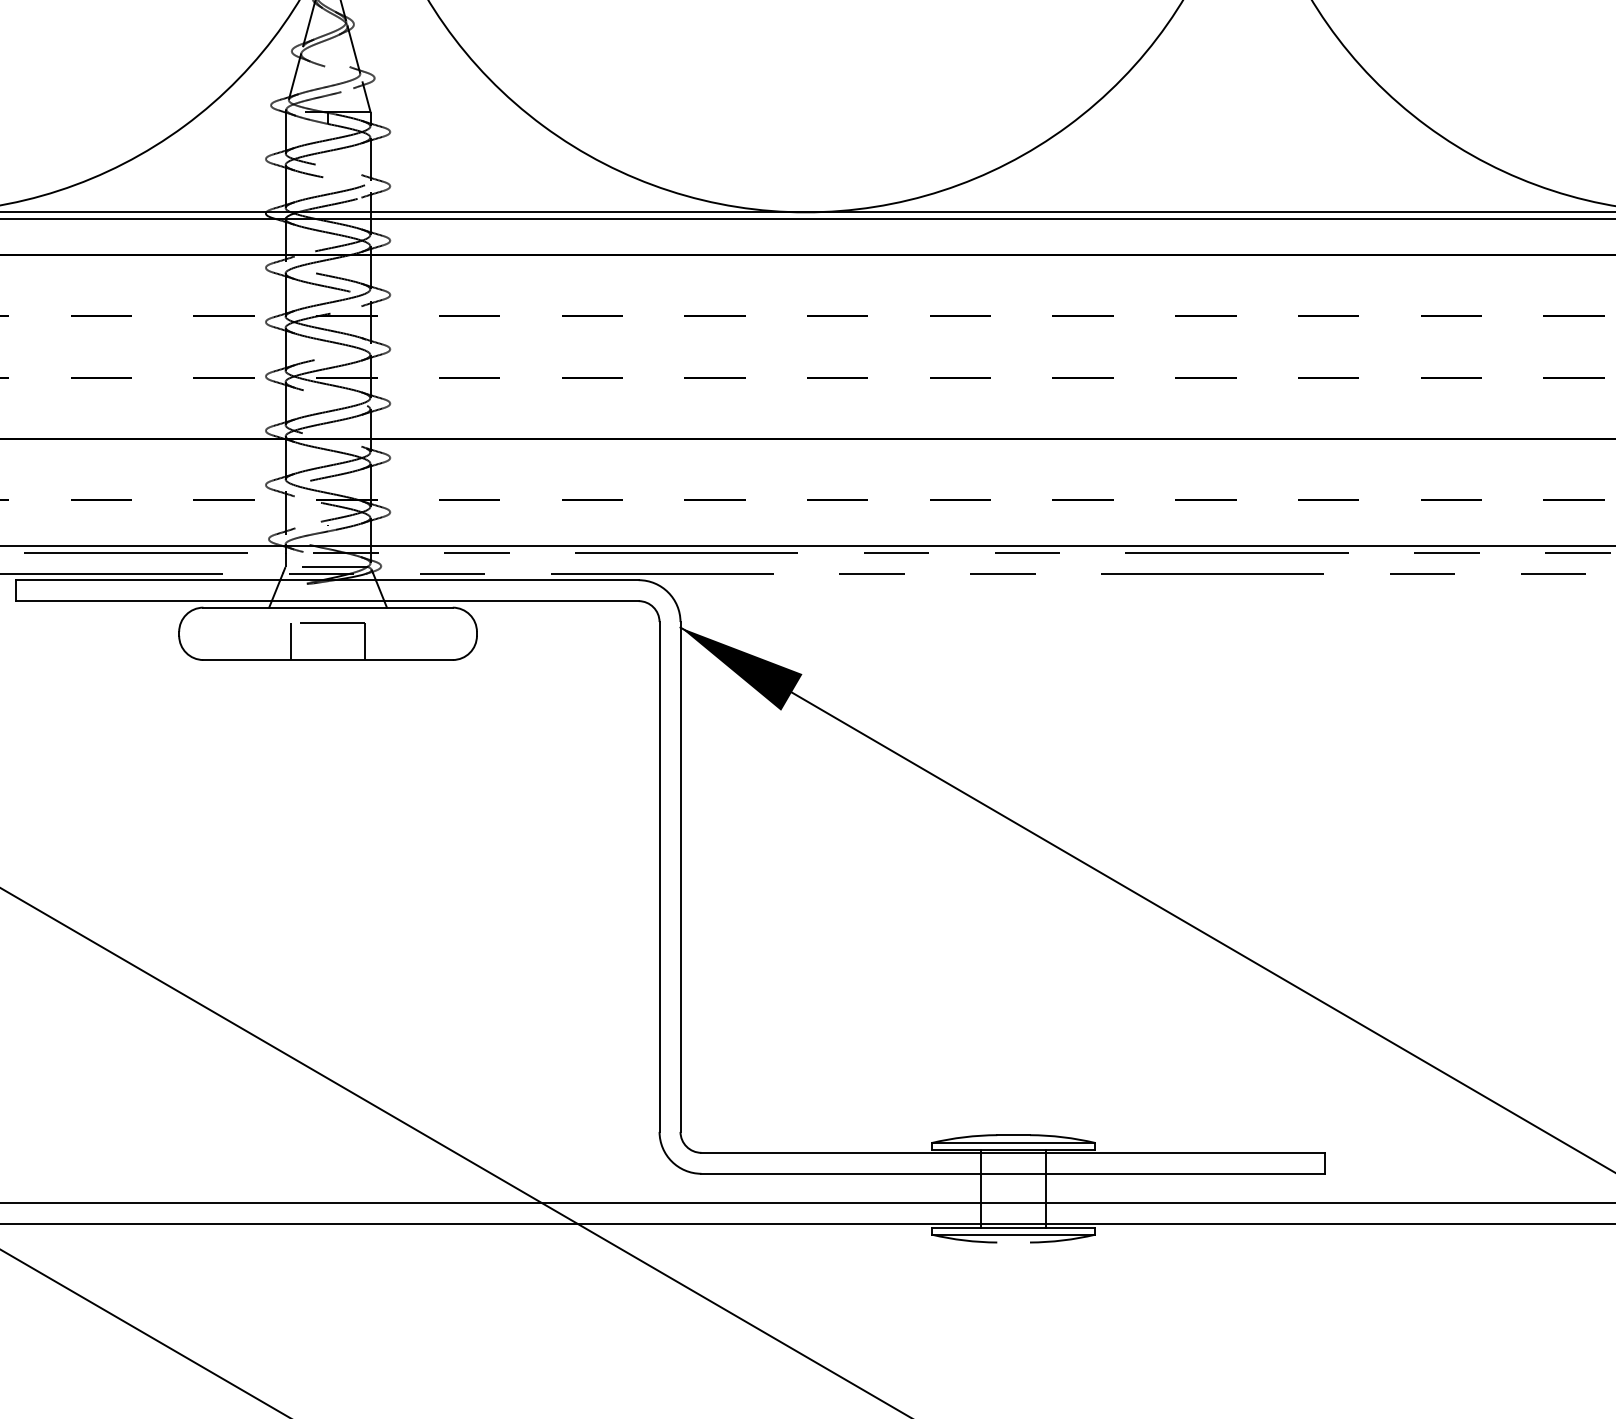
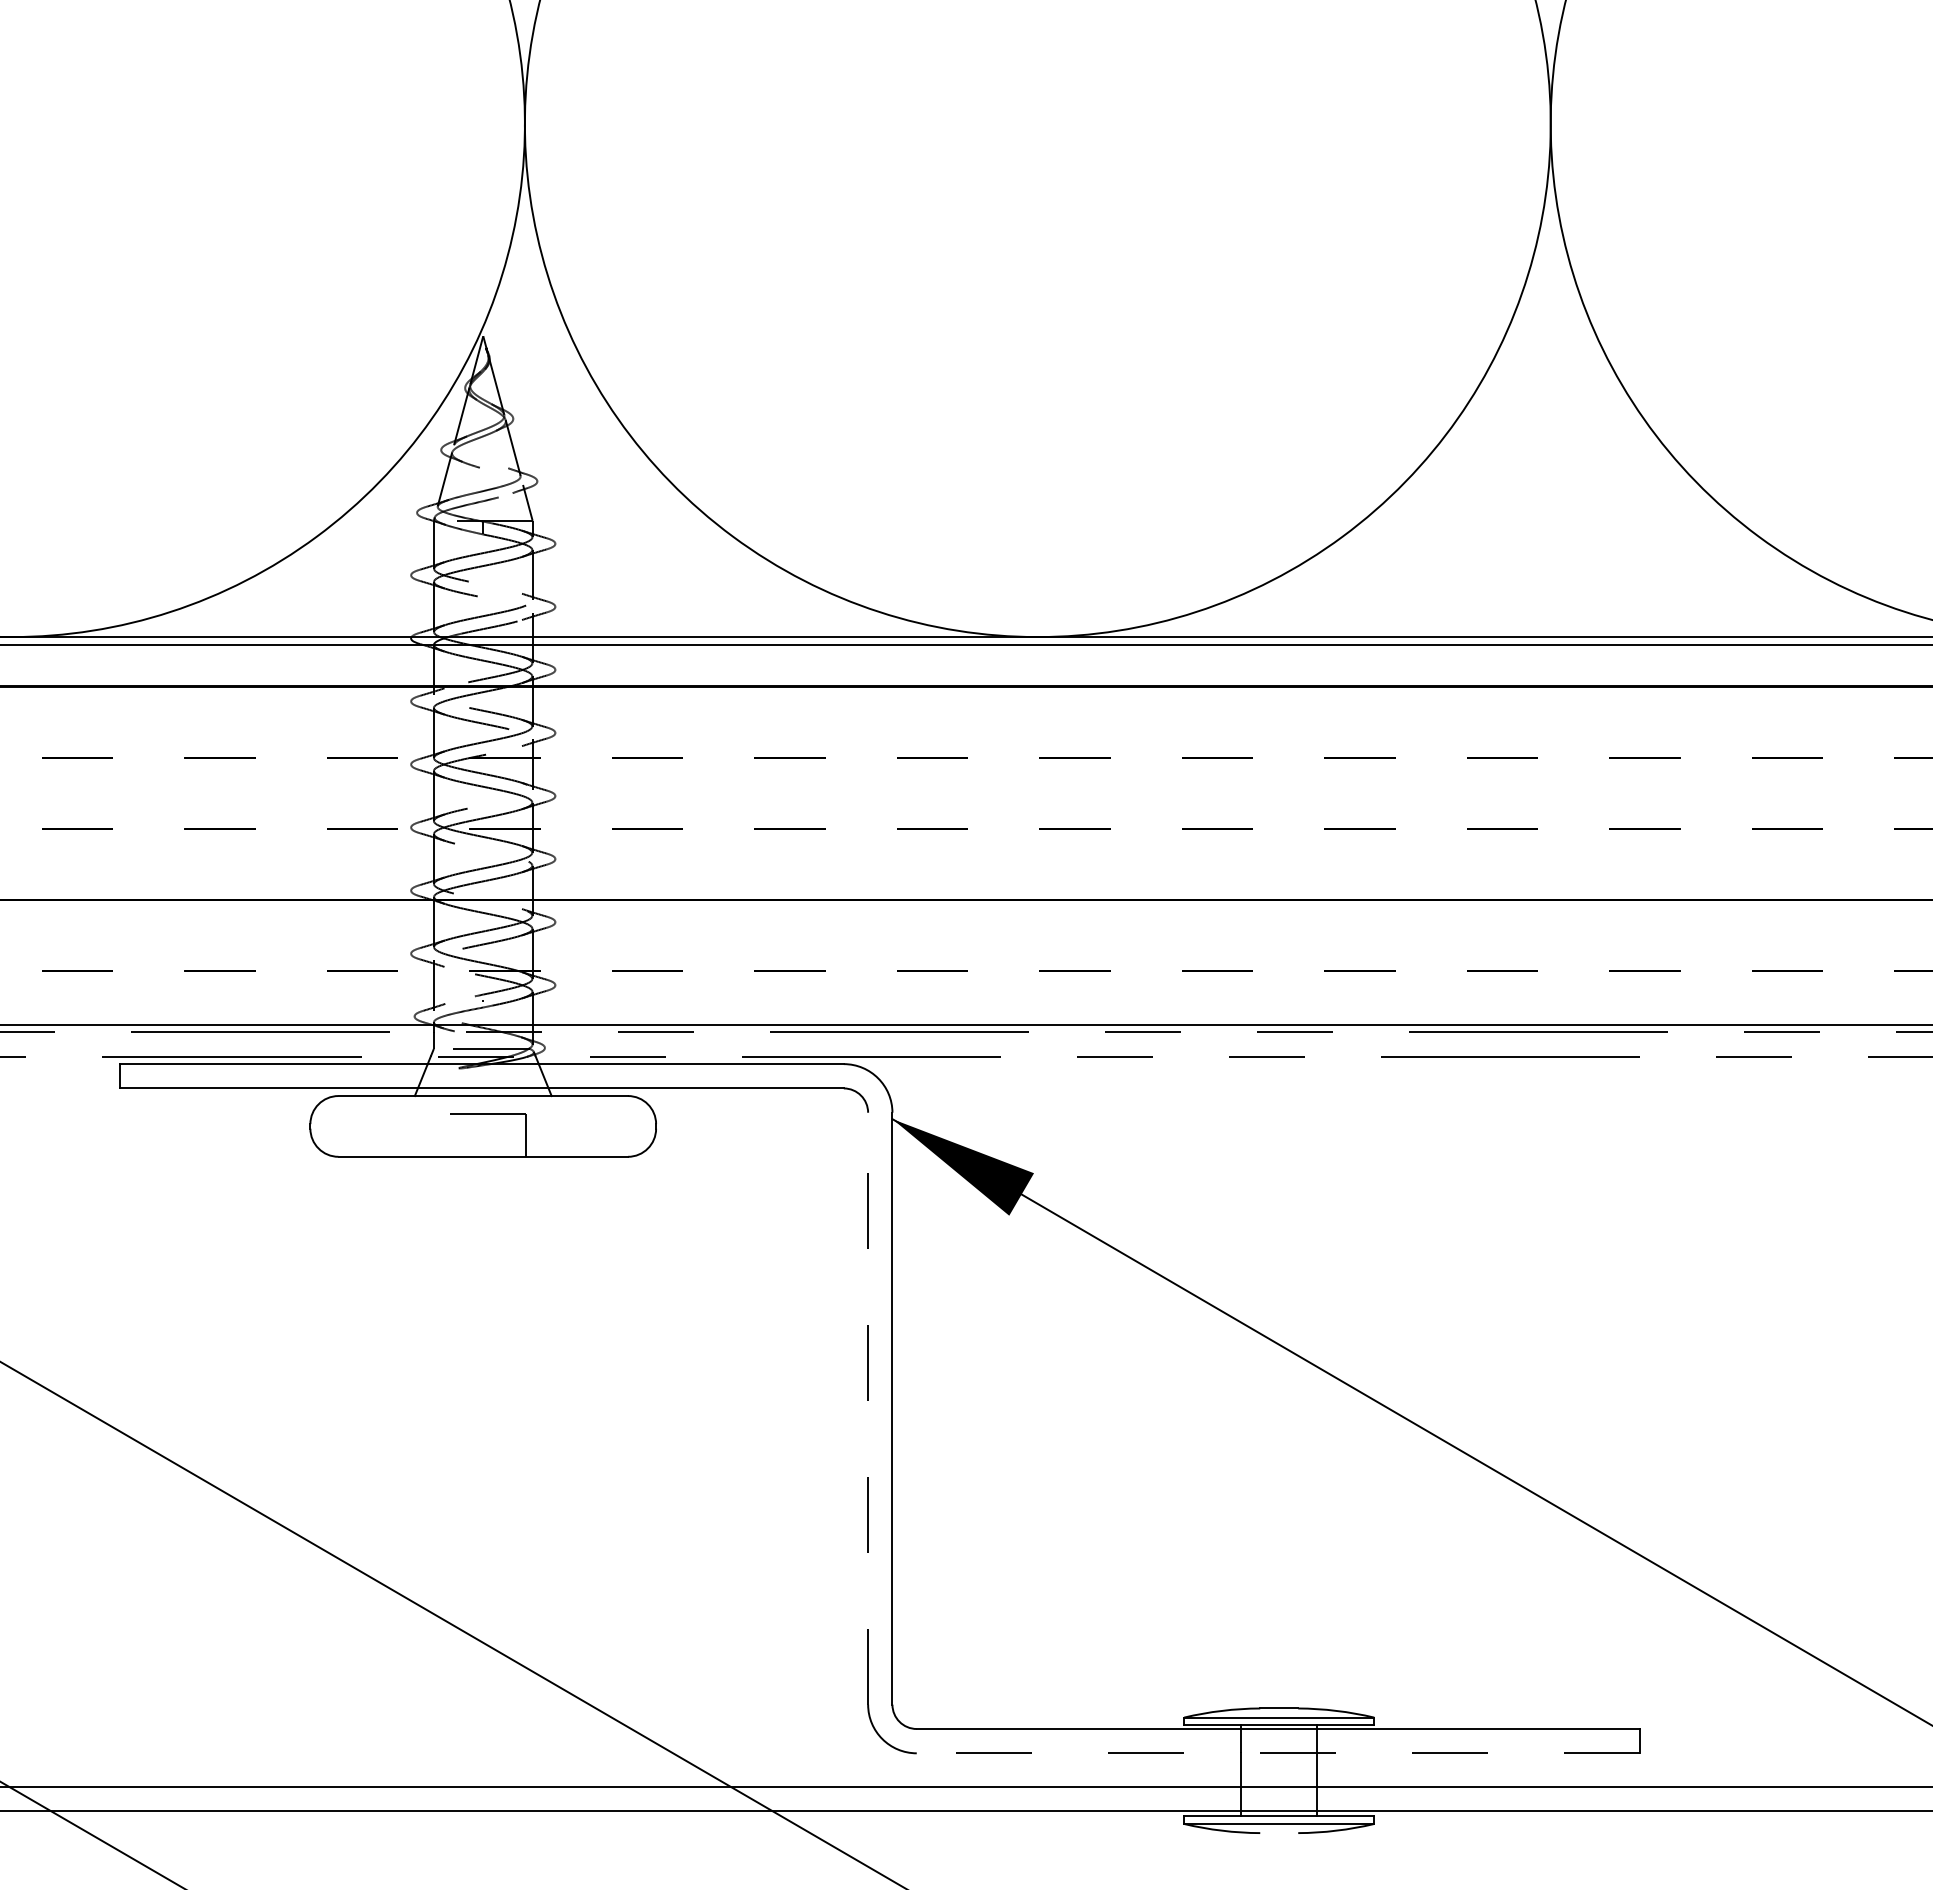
line: (291, 641) -> (440, 1135), removed
line: (659, 876) -> (868, 1408), solid -> dashed
line: (1013, 1173) -> (1278, 1753), solid -> dashed

